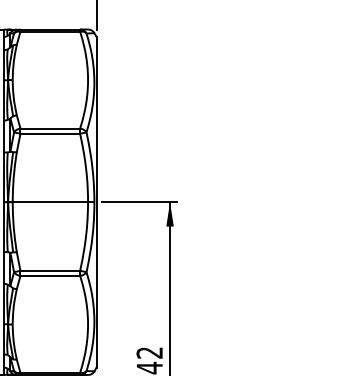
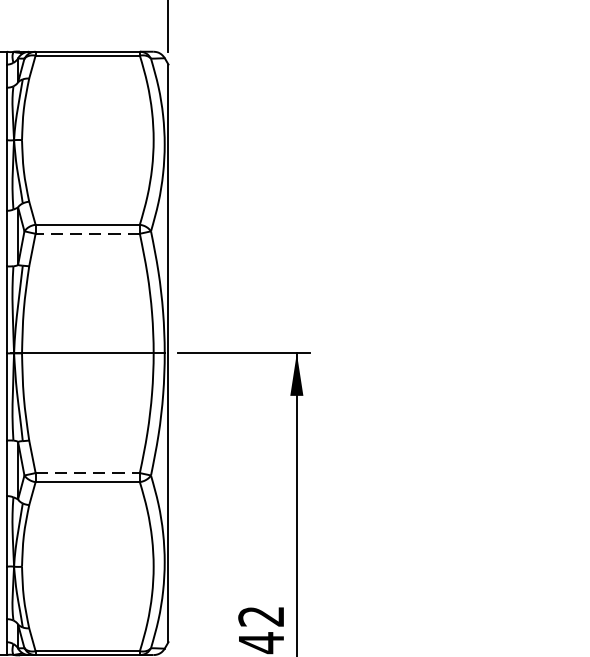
line: (50, 133) -> (88, 233), solid -> dashed
line: (50, 270) -> (88, 472), solid -> dashed

